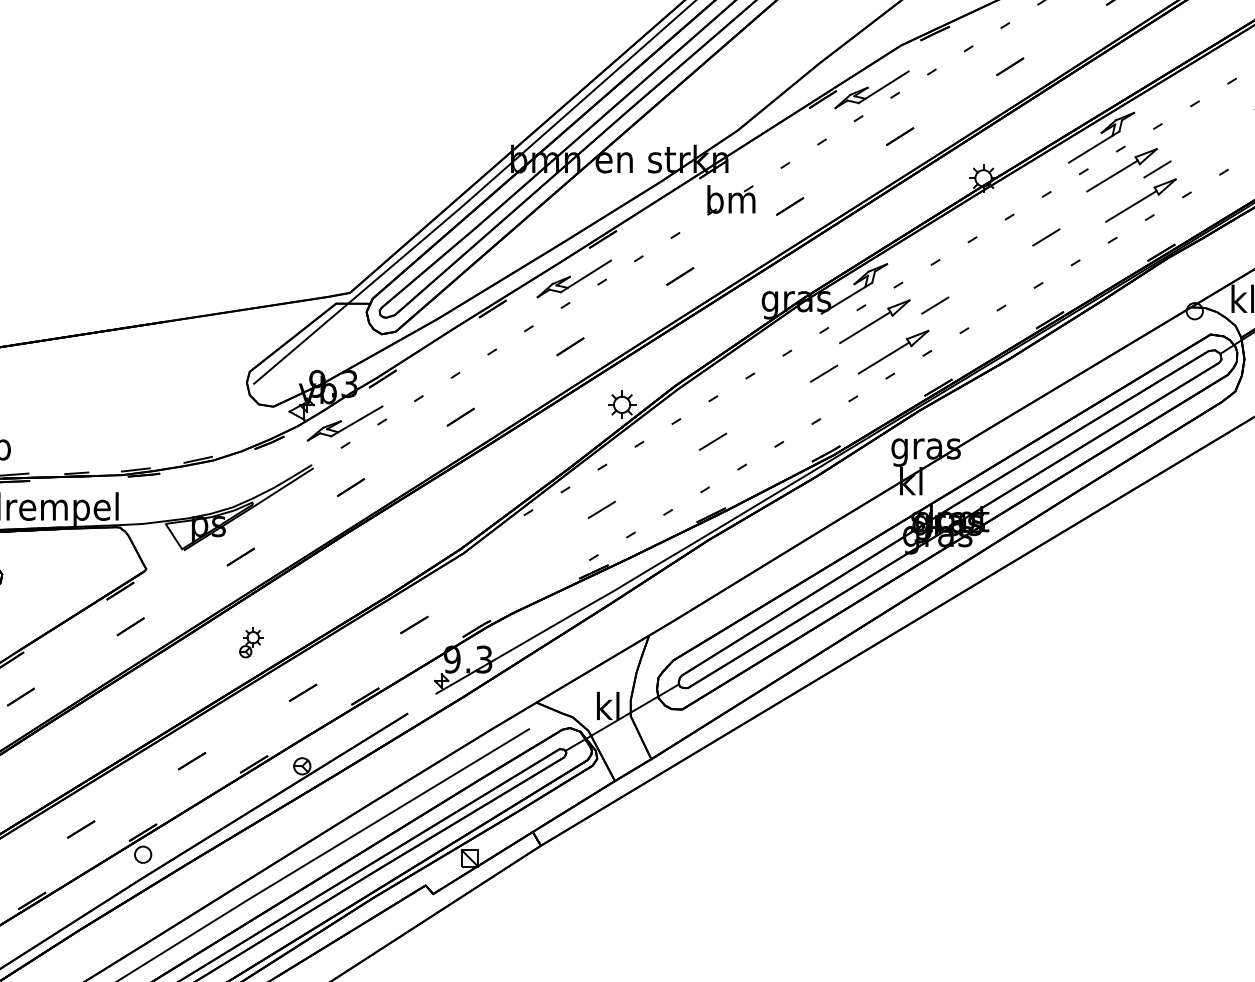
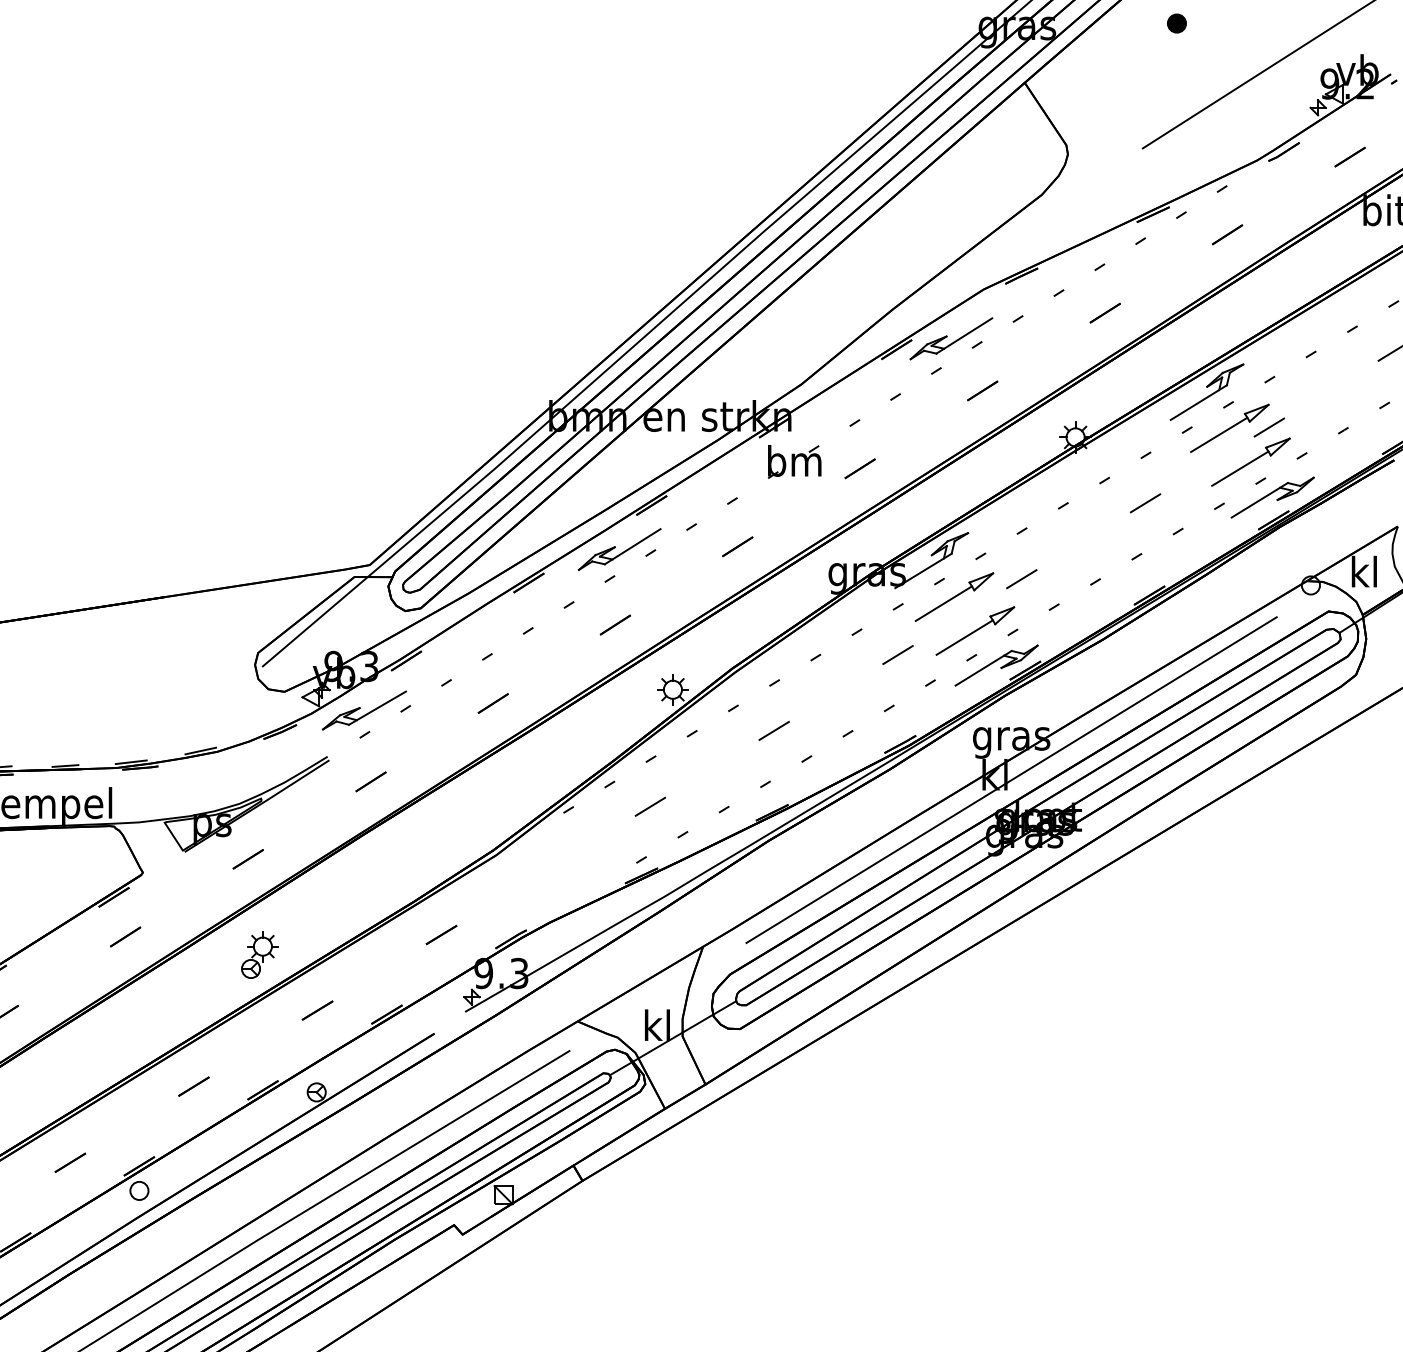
part: (1160, 232) -> (1272, 497), added
part: (912, 383) -> (996, 665), added
line: (926, 486) -> (1011, 780), added
part: (250, 642) -> (259, 954), size x1.43

